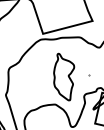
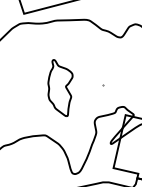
part: (64, 76) -> (60, 87), size x0.7

